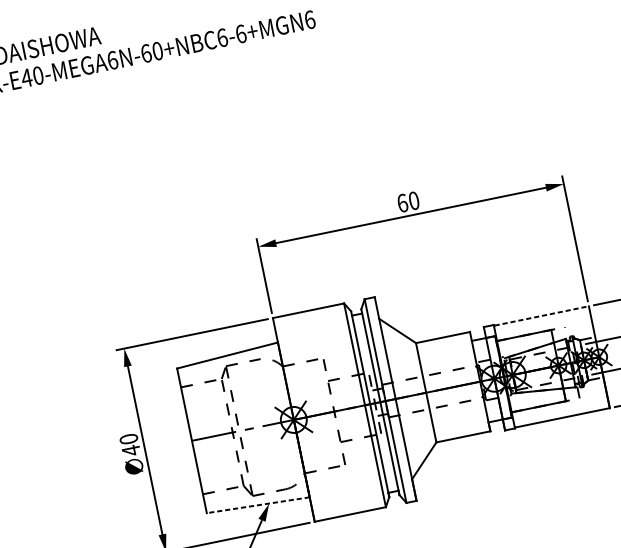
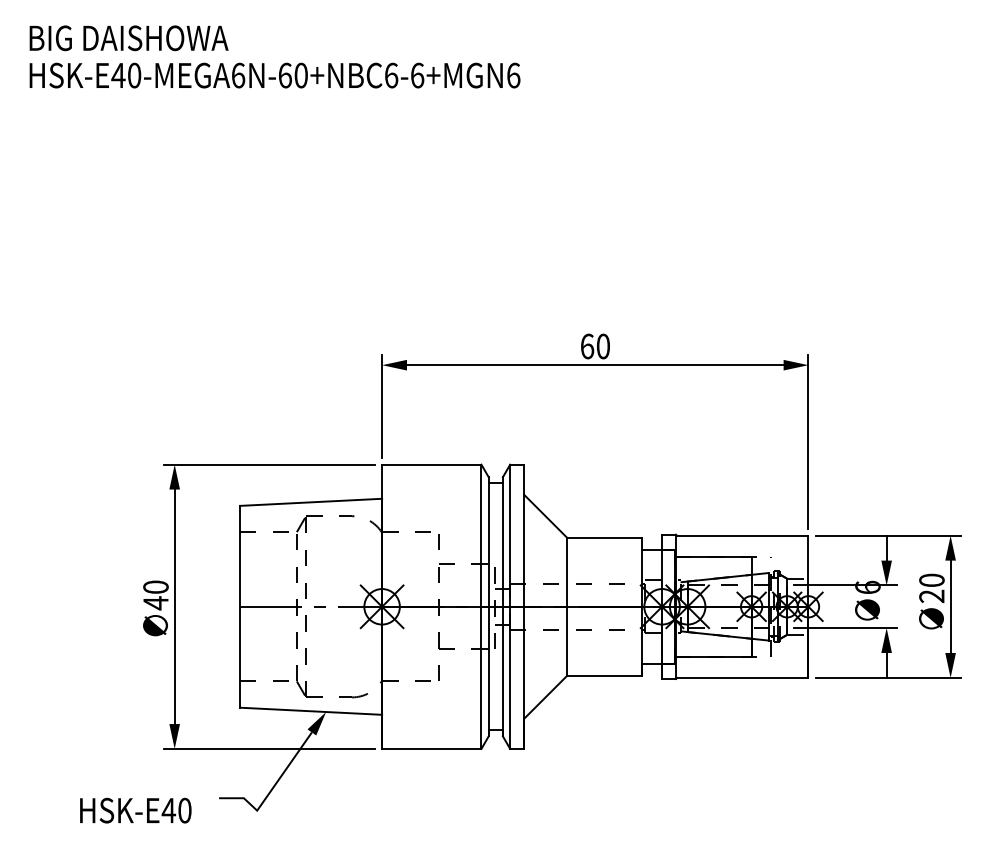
line: (541, 315) -> (742, 535), dashed -> solid
line: (257, 505) -> (310, 711), dashed -> solid

